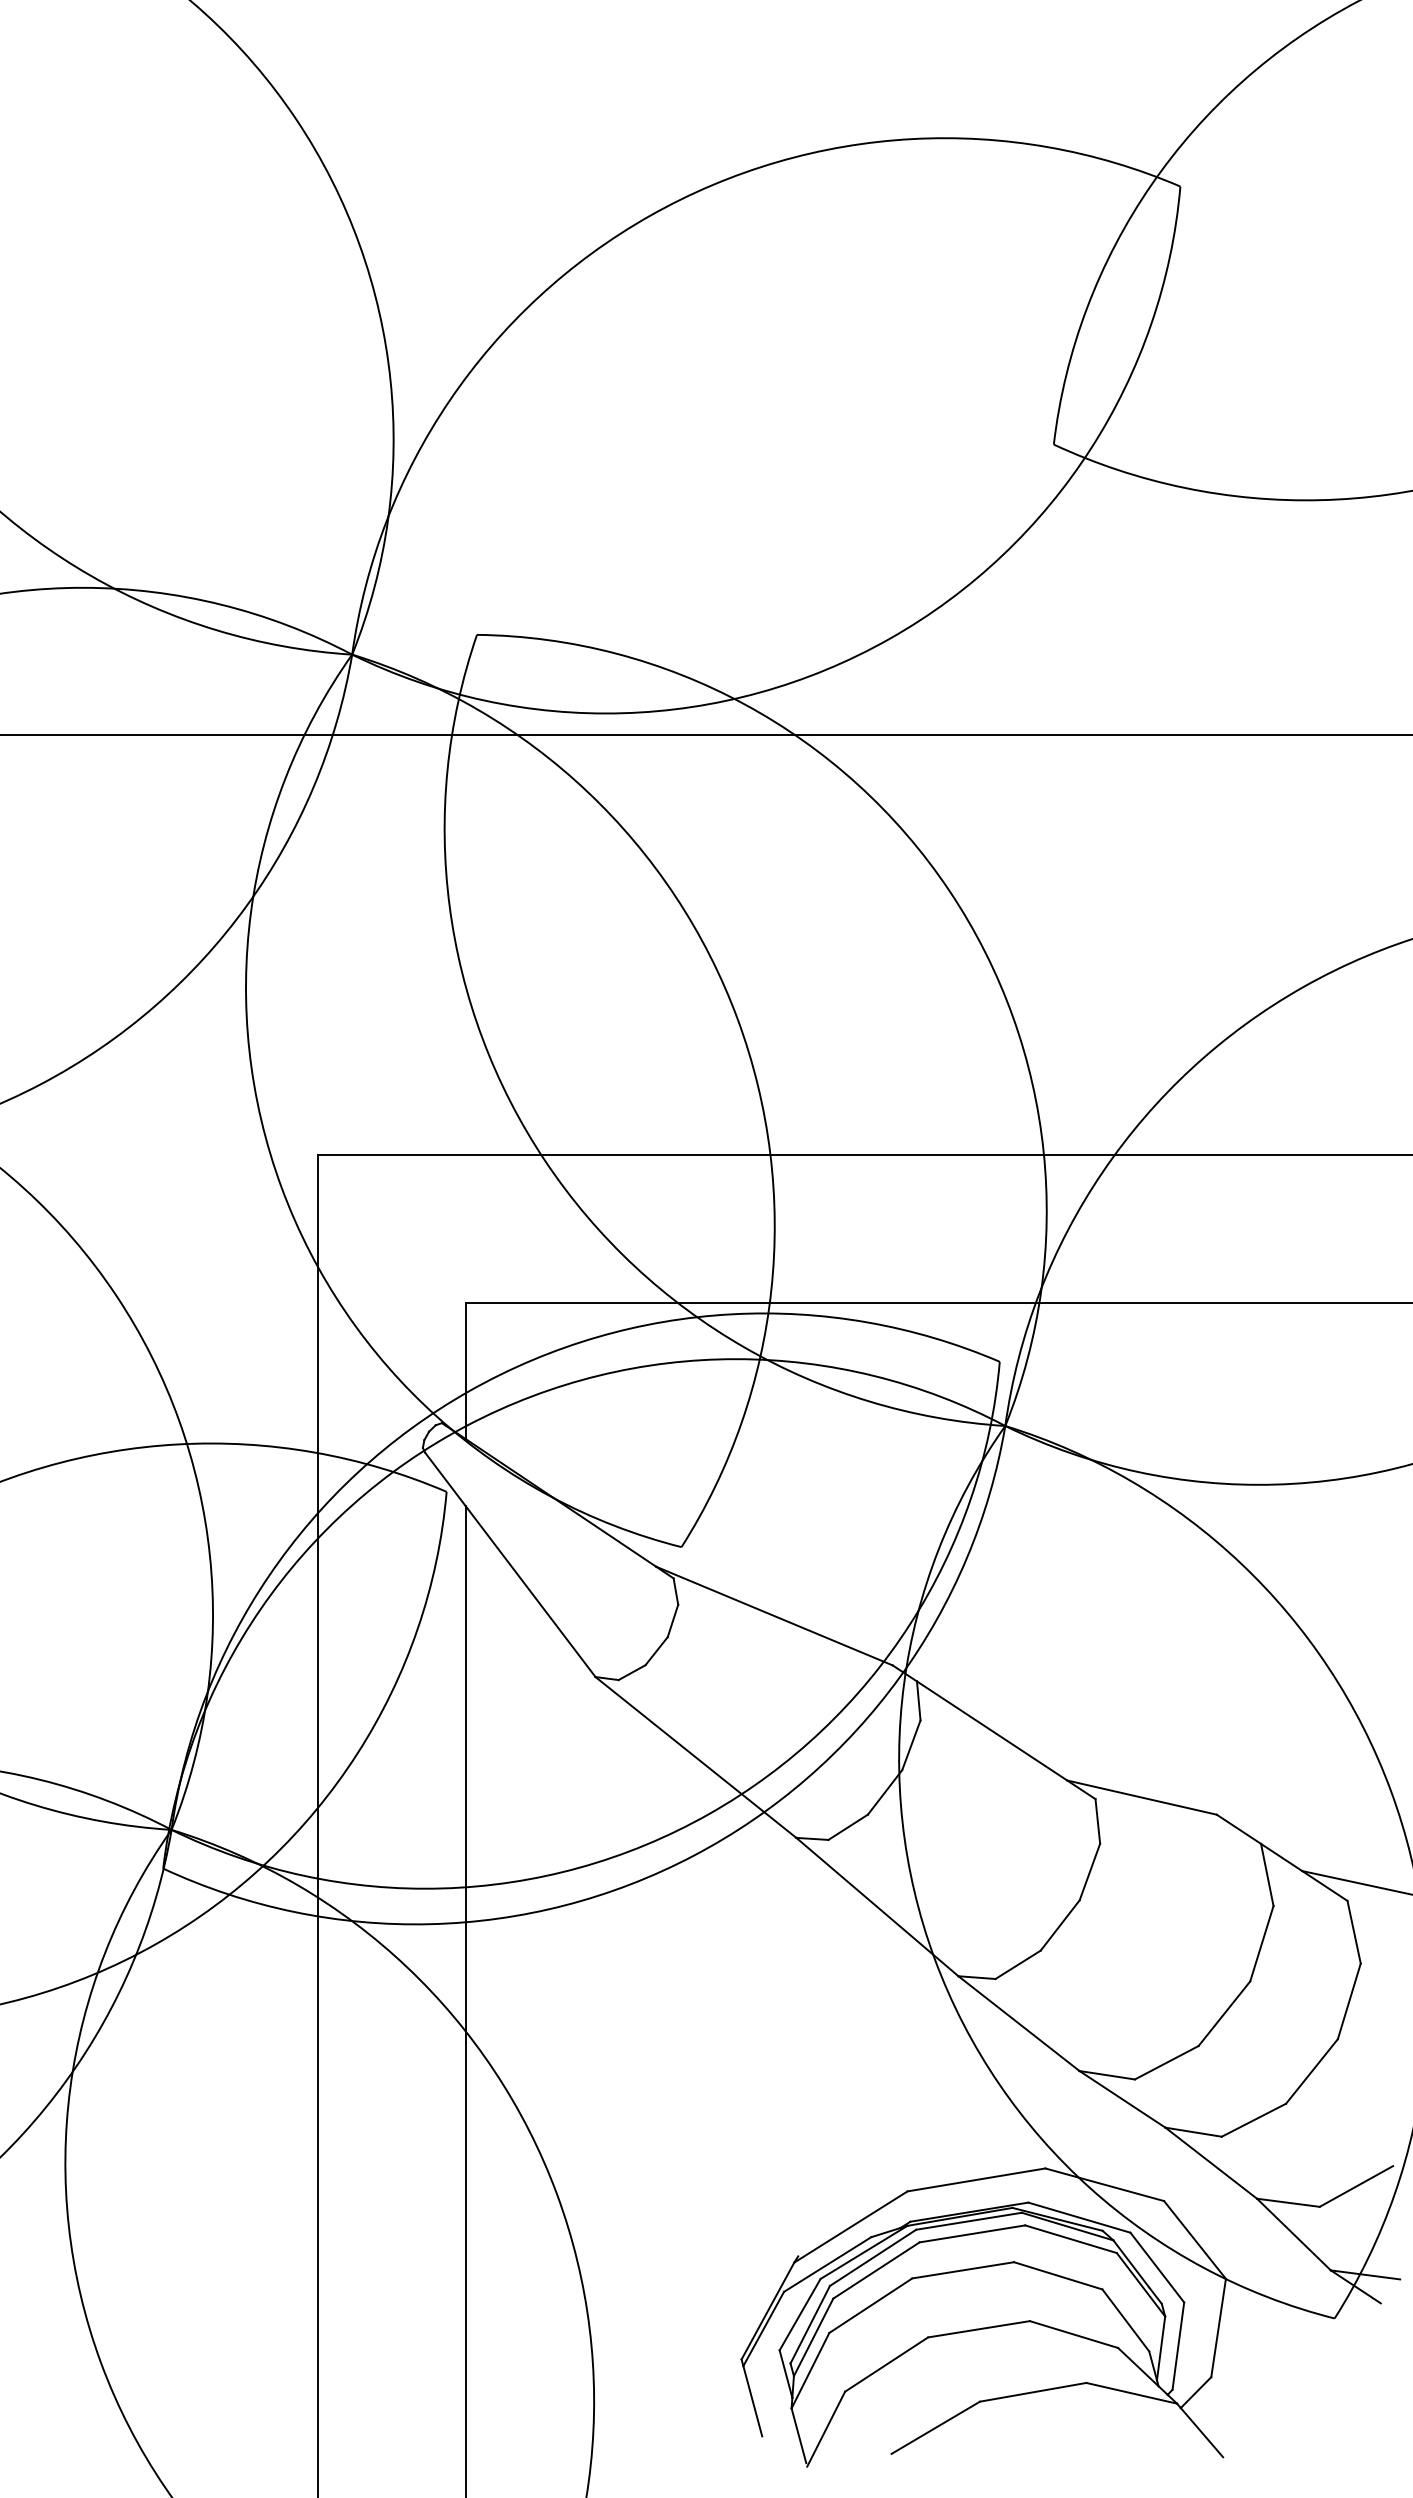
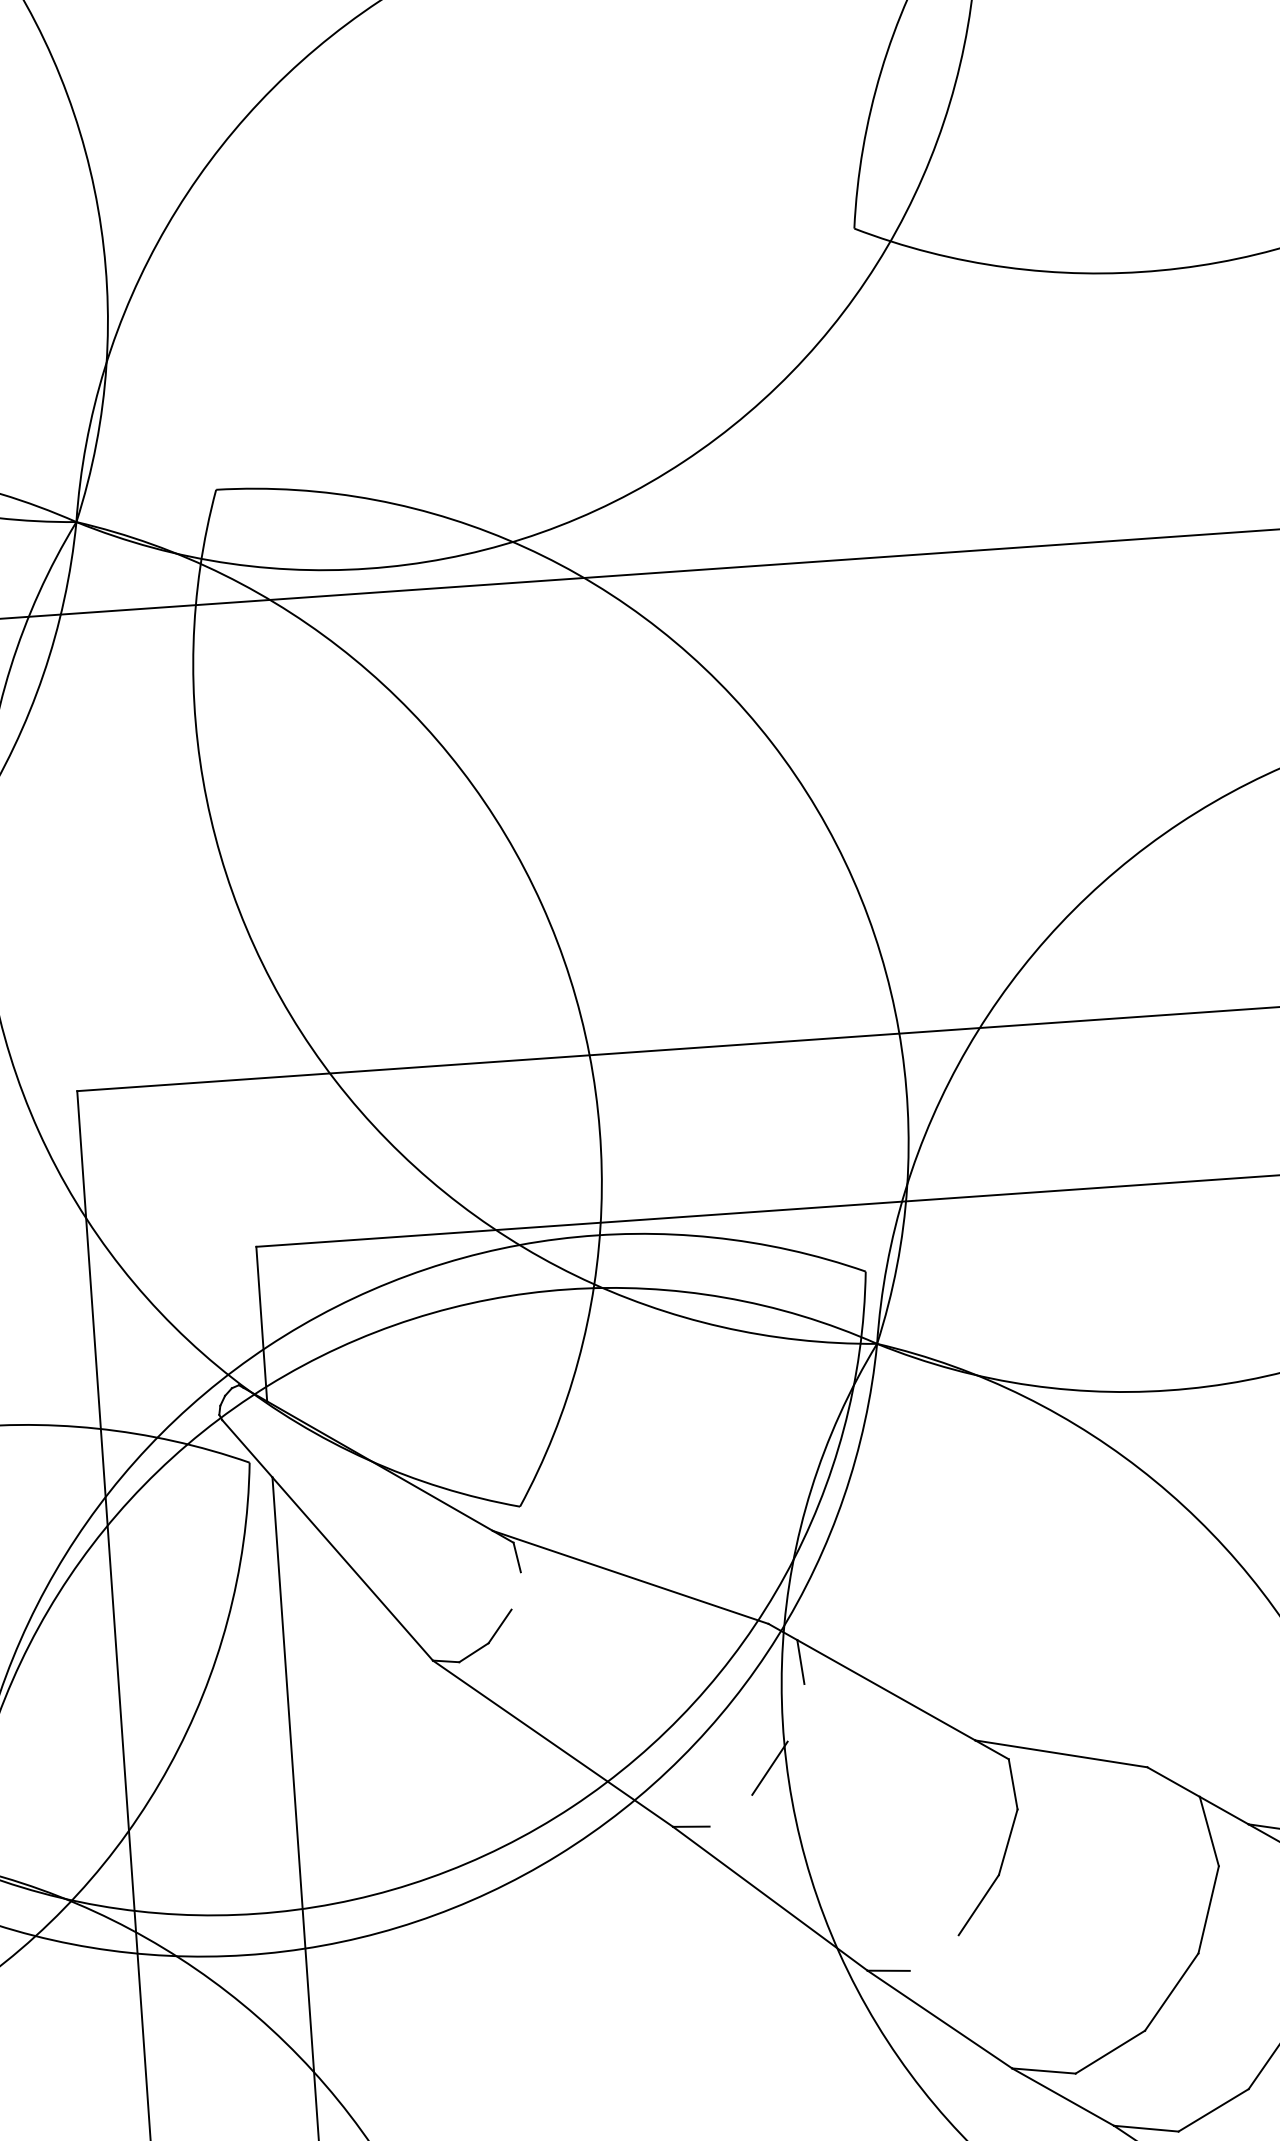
line: (672, 1620) -> (515, 1590), removed
line: (911, 1745) -> (796, 1713), removed
line: (847, 1826) -> (730, 1809), removed
line: (1017, 1964) -> (933, 1952), removed

